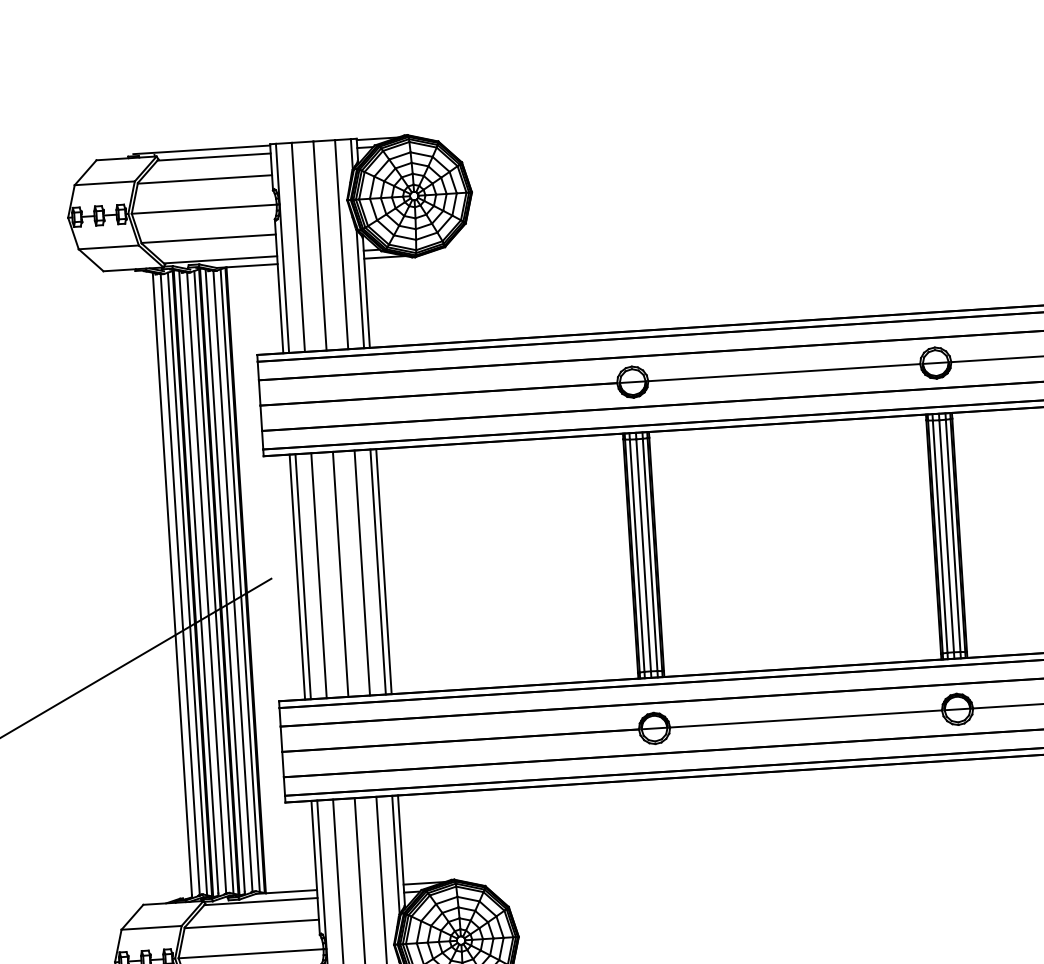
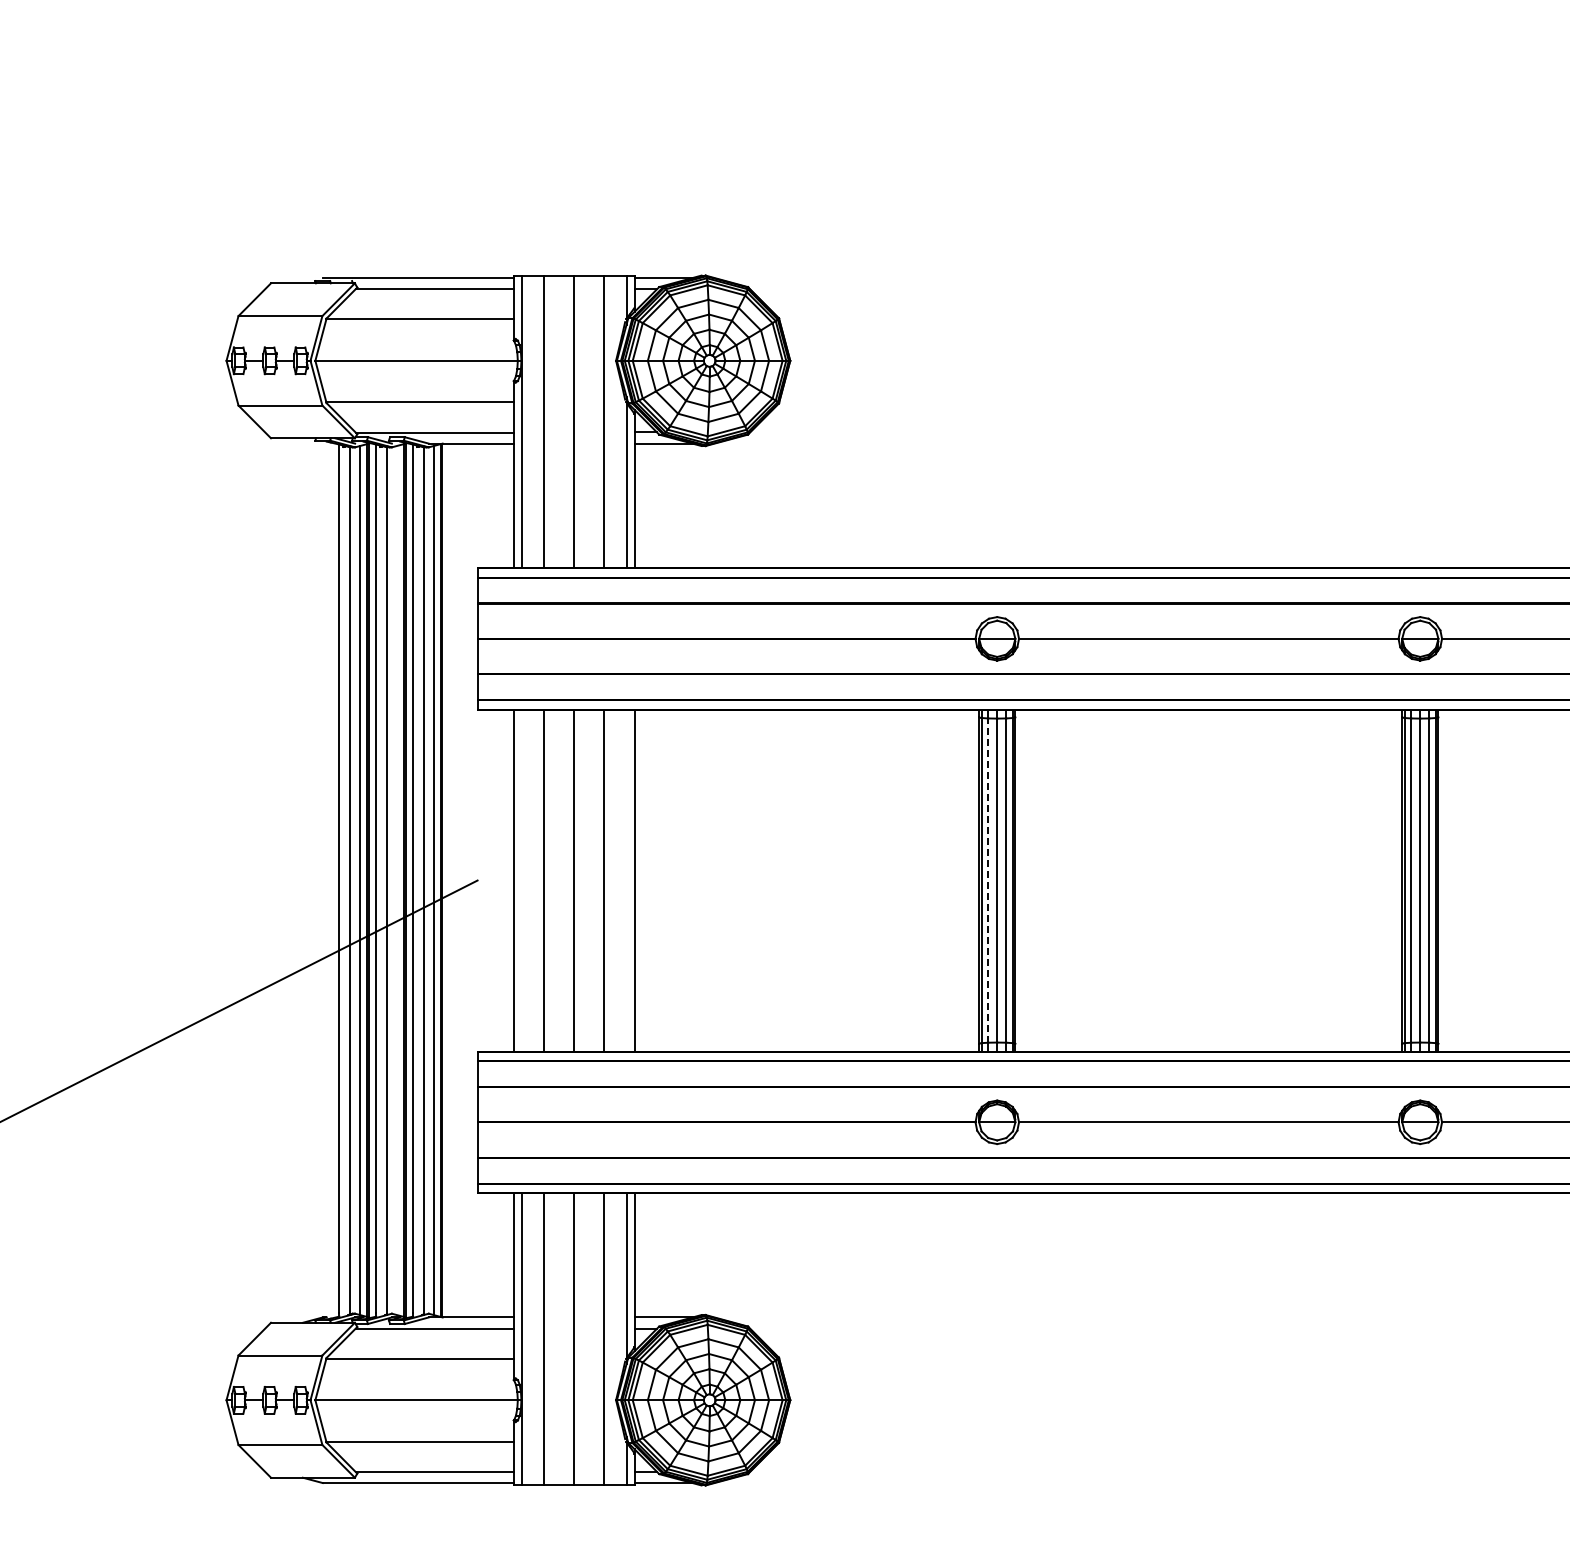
line: (637, 555) -> (988, 880), solid -> dashed
line: (378, 571) -> (626, 880), removed
line: (302, 576) -> (521, 880), removed
line: (214, 582) -> (397, 880), removed

